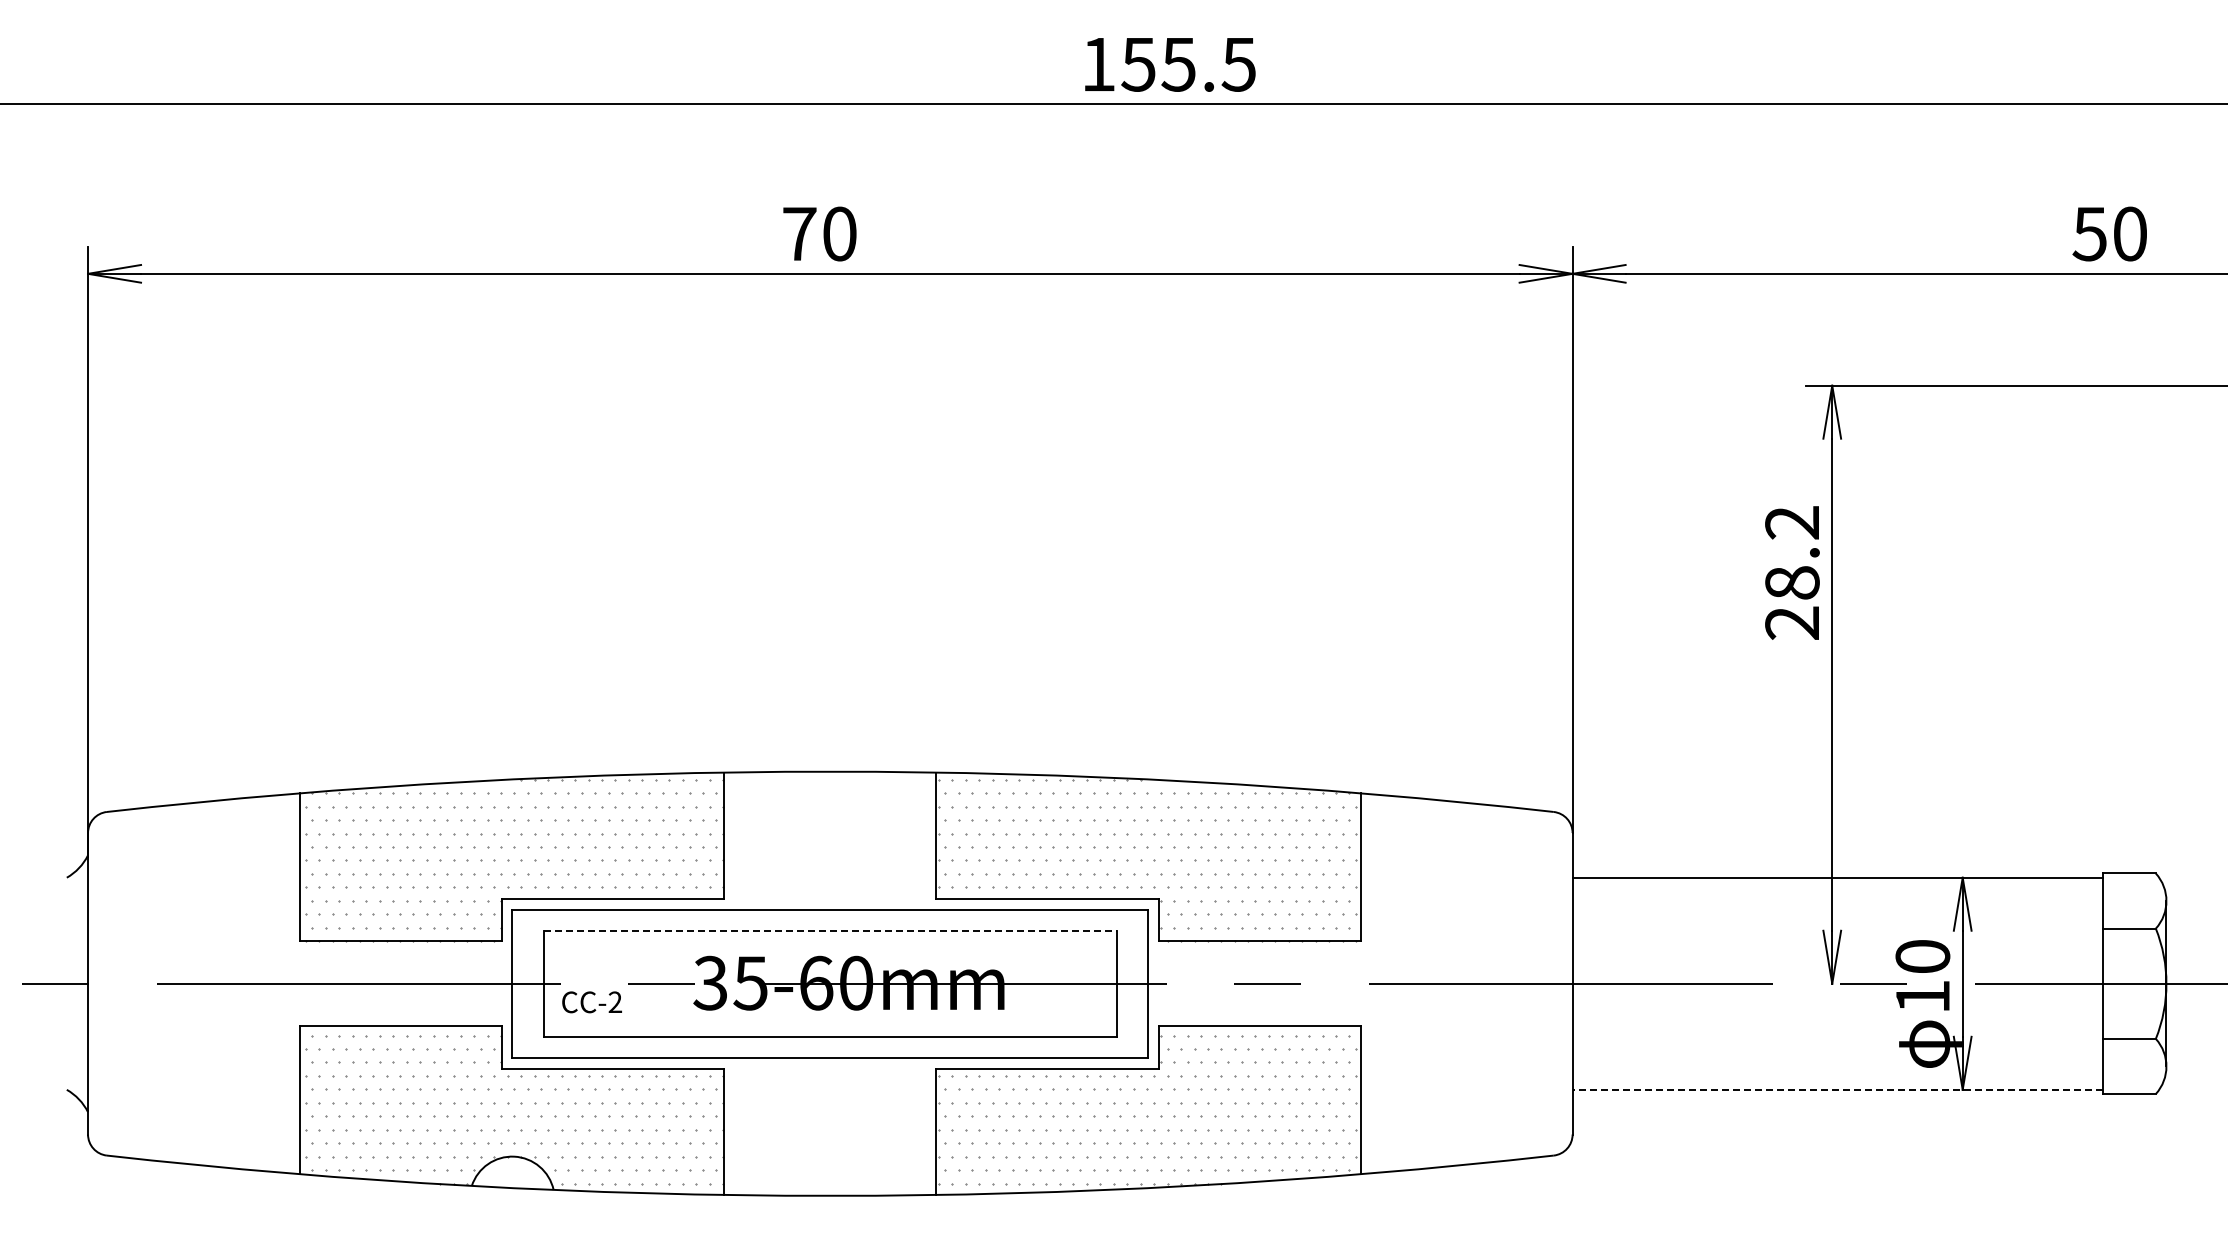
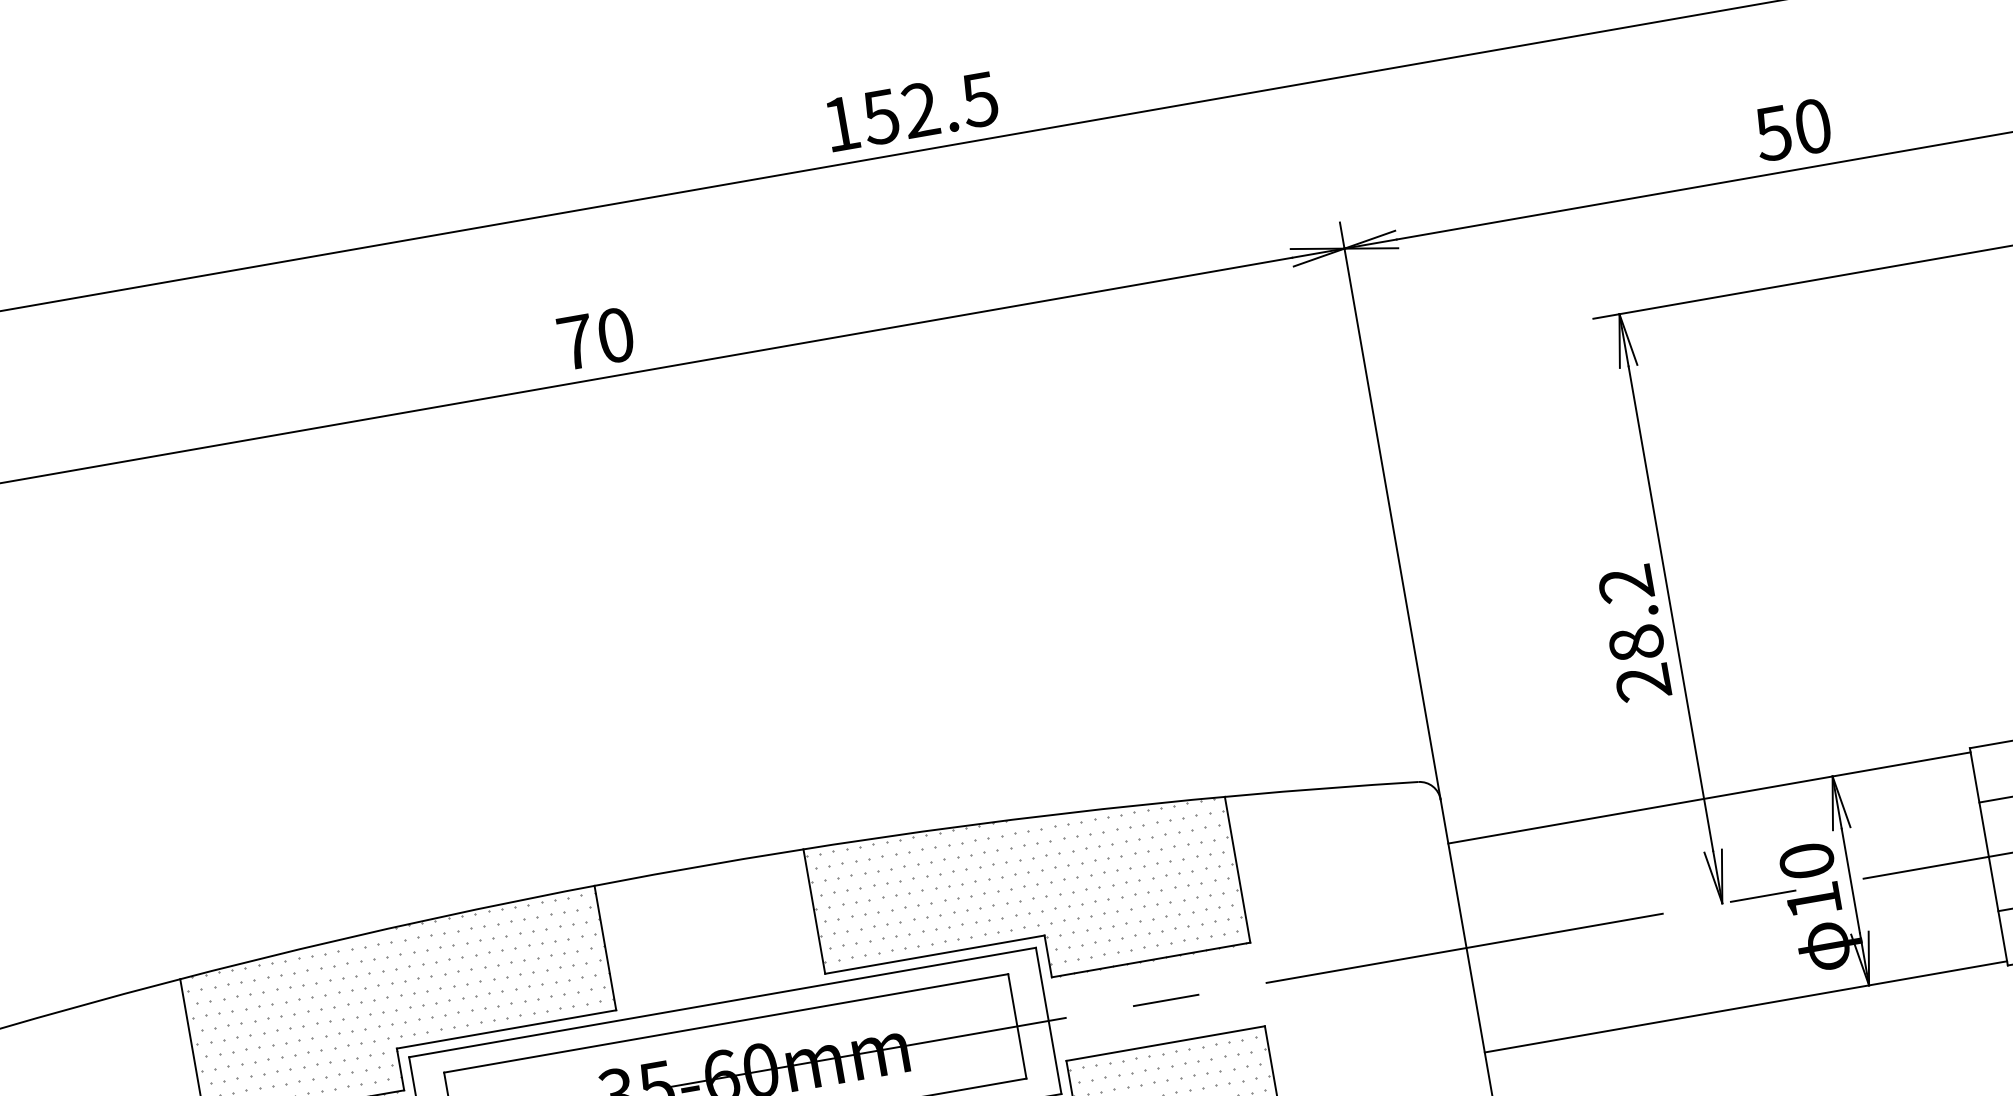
text: (1178, 64) -> (920, 110), 155.5 -> 152.5
text: (2109, 233) -> (1792, 129), moved
text: (1792, 572) -> (1634, 633), moved
line: (830, 930) -> (726, 1023), dashed -> solid
line: (1837, 1089) -> (1745, 1006), dashed -> solid

